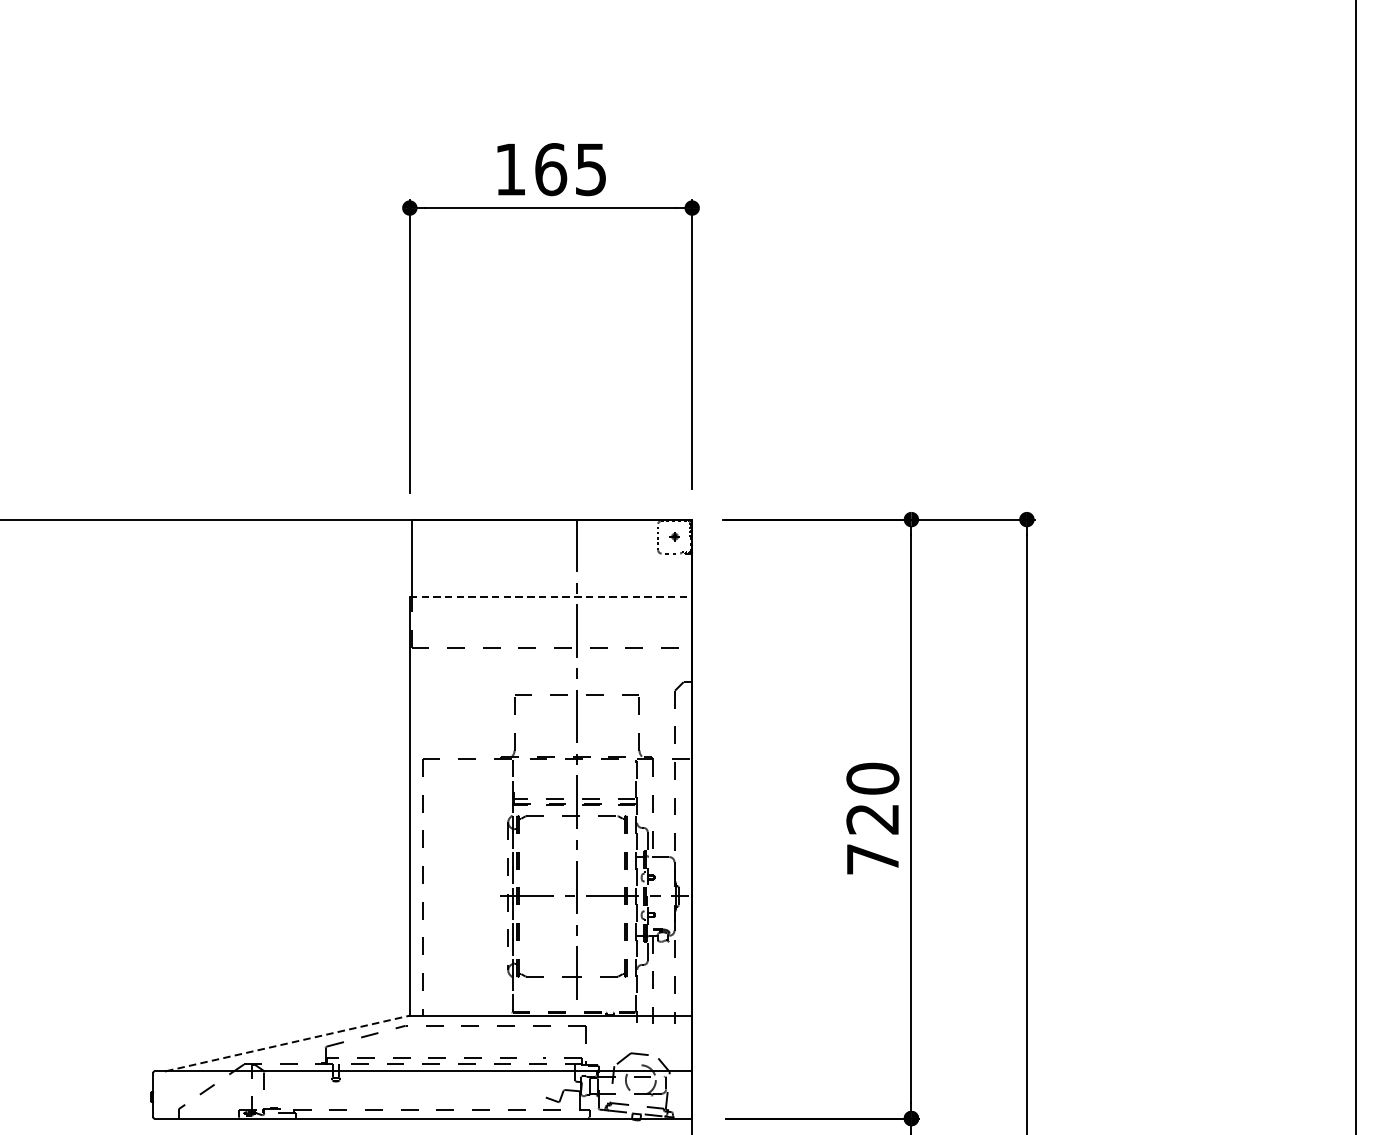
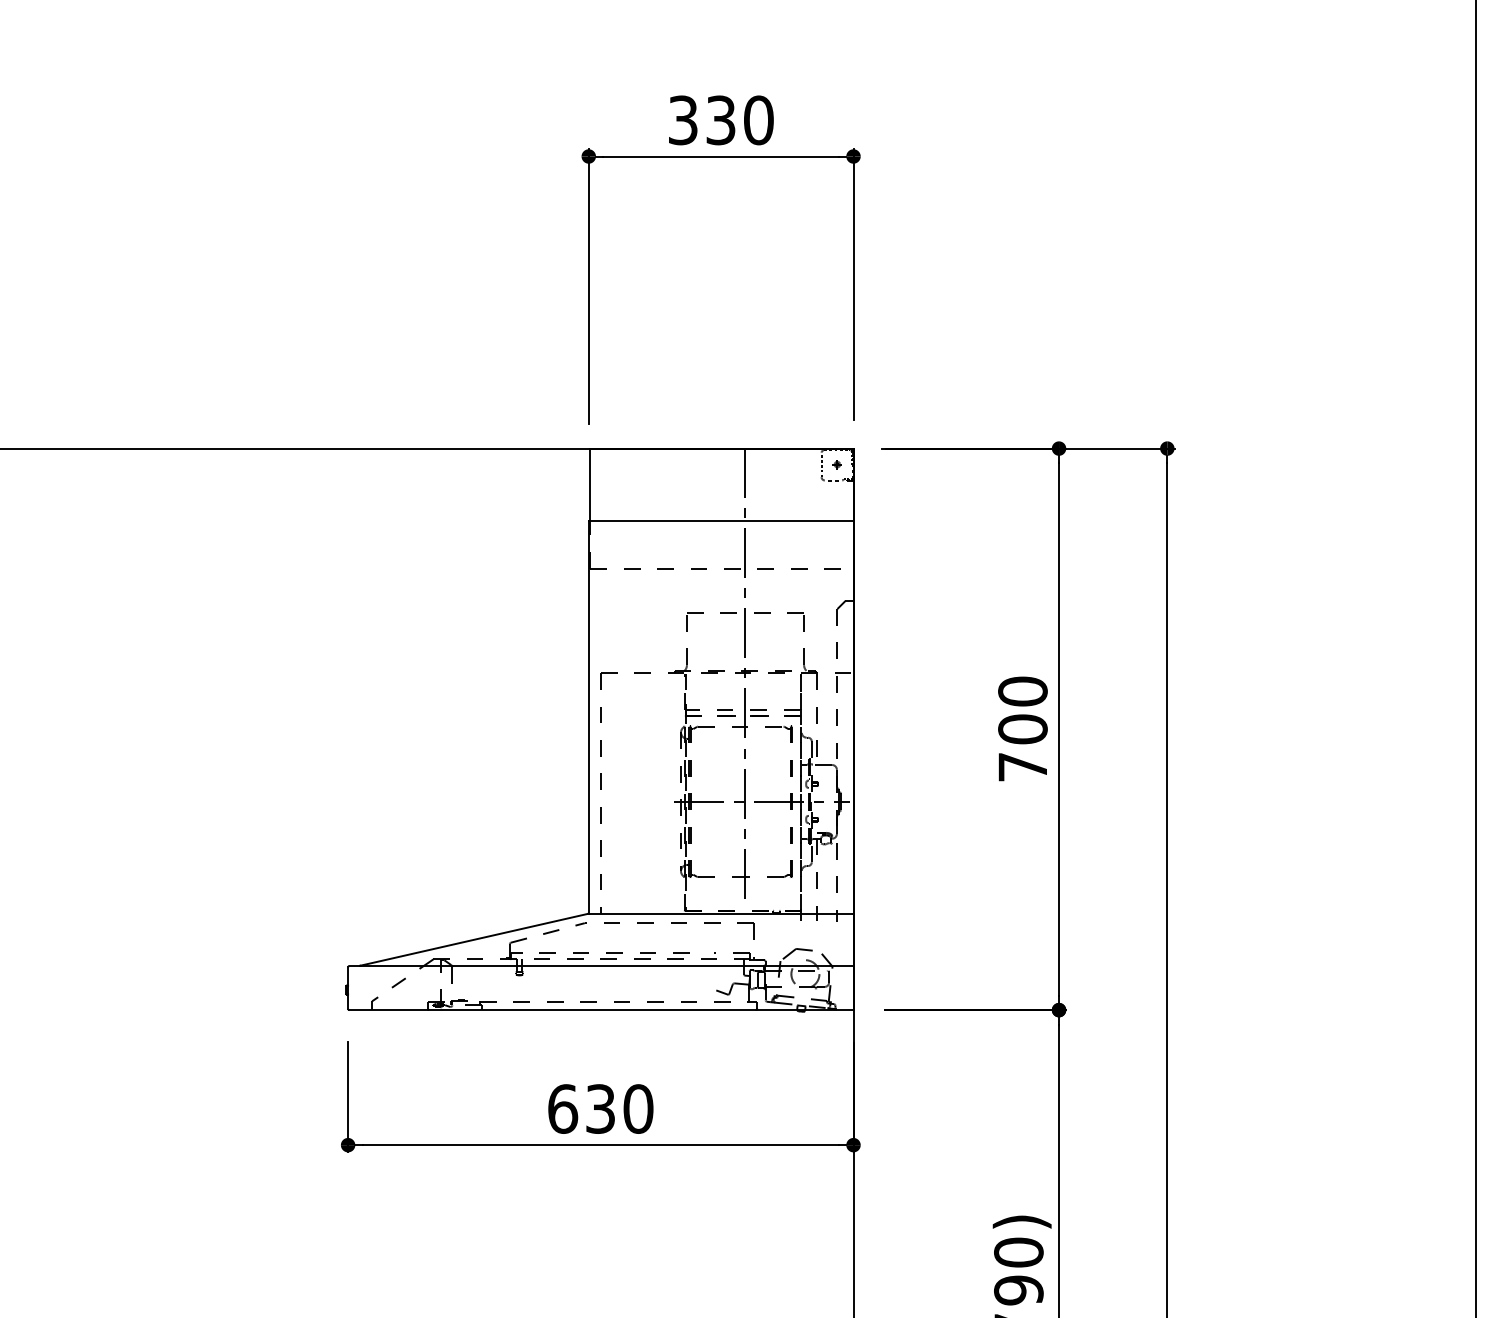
text: (551, 169) -> (721, 120), 165 -> 330
line: (551, 596) -> (721, 520), dashed -> solid
text: (872, 819) -> (1022, 729), 720 -> 700
line: (287, 1043) -> (474, 939), dashed -> solid

